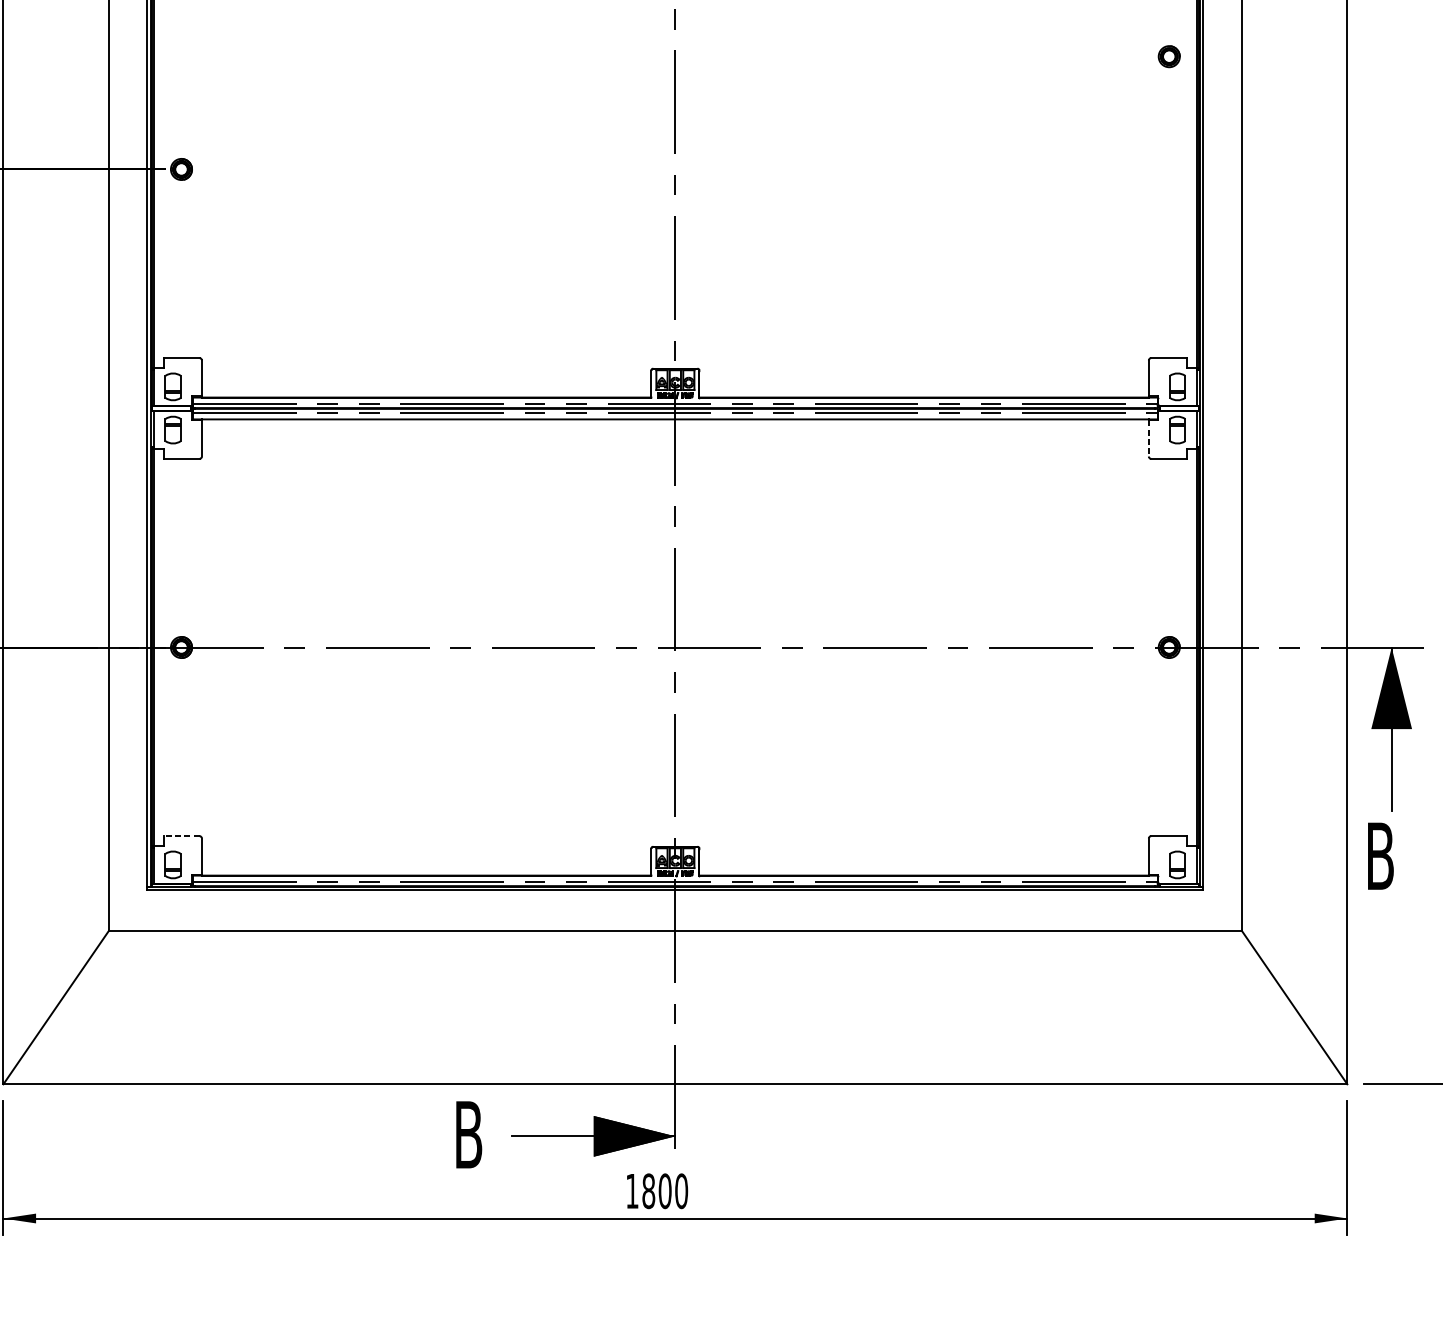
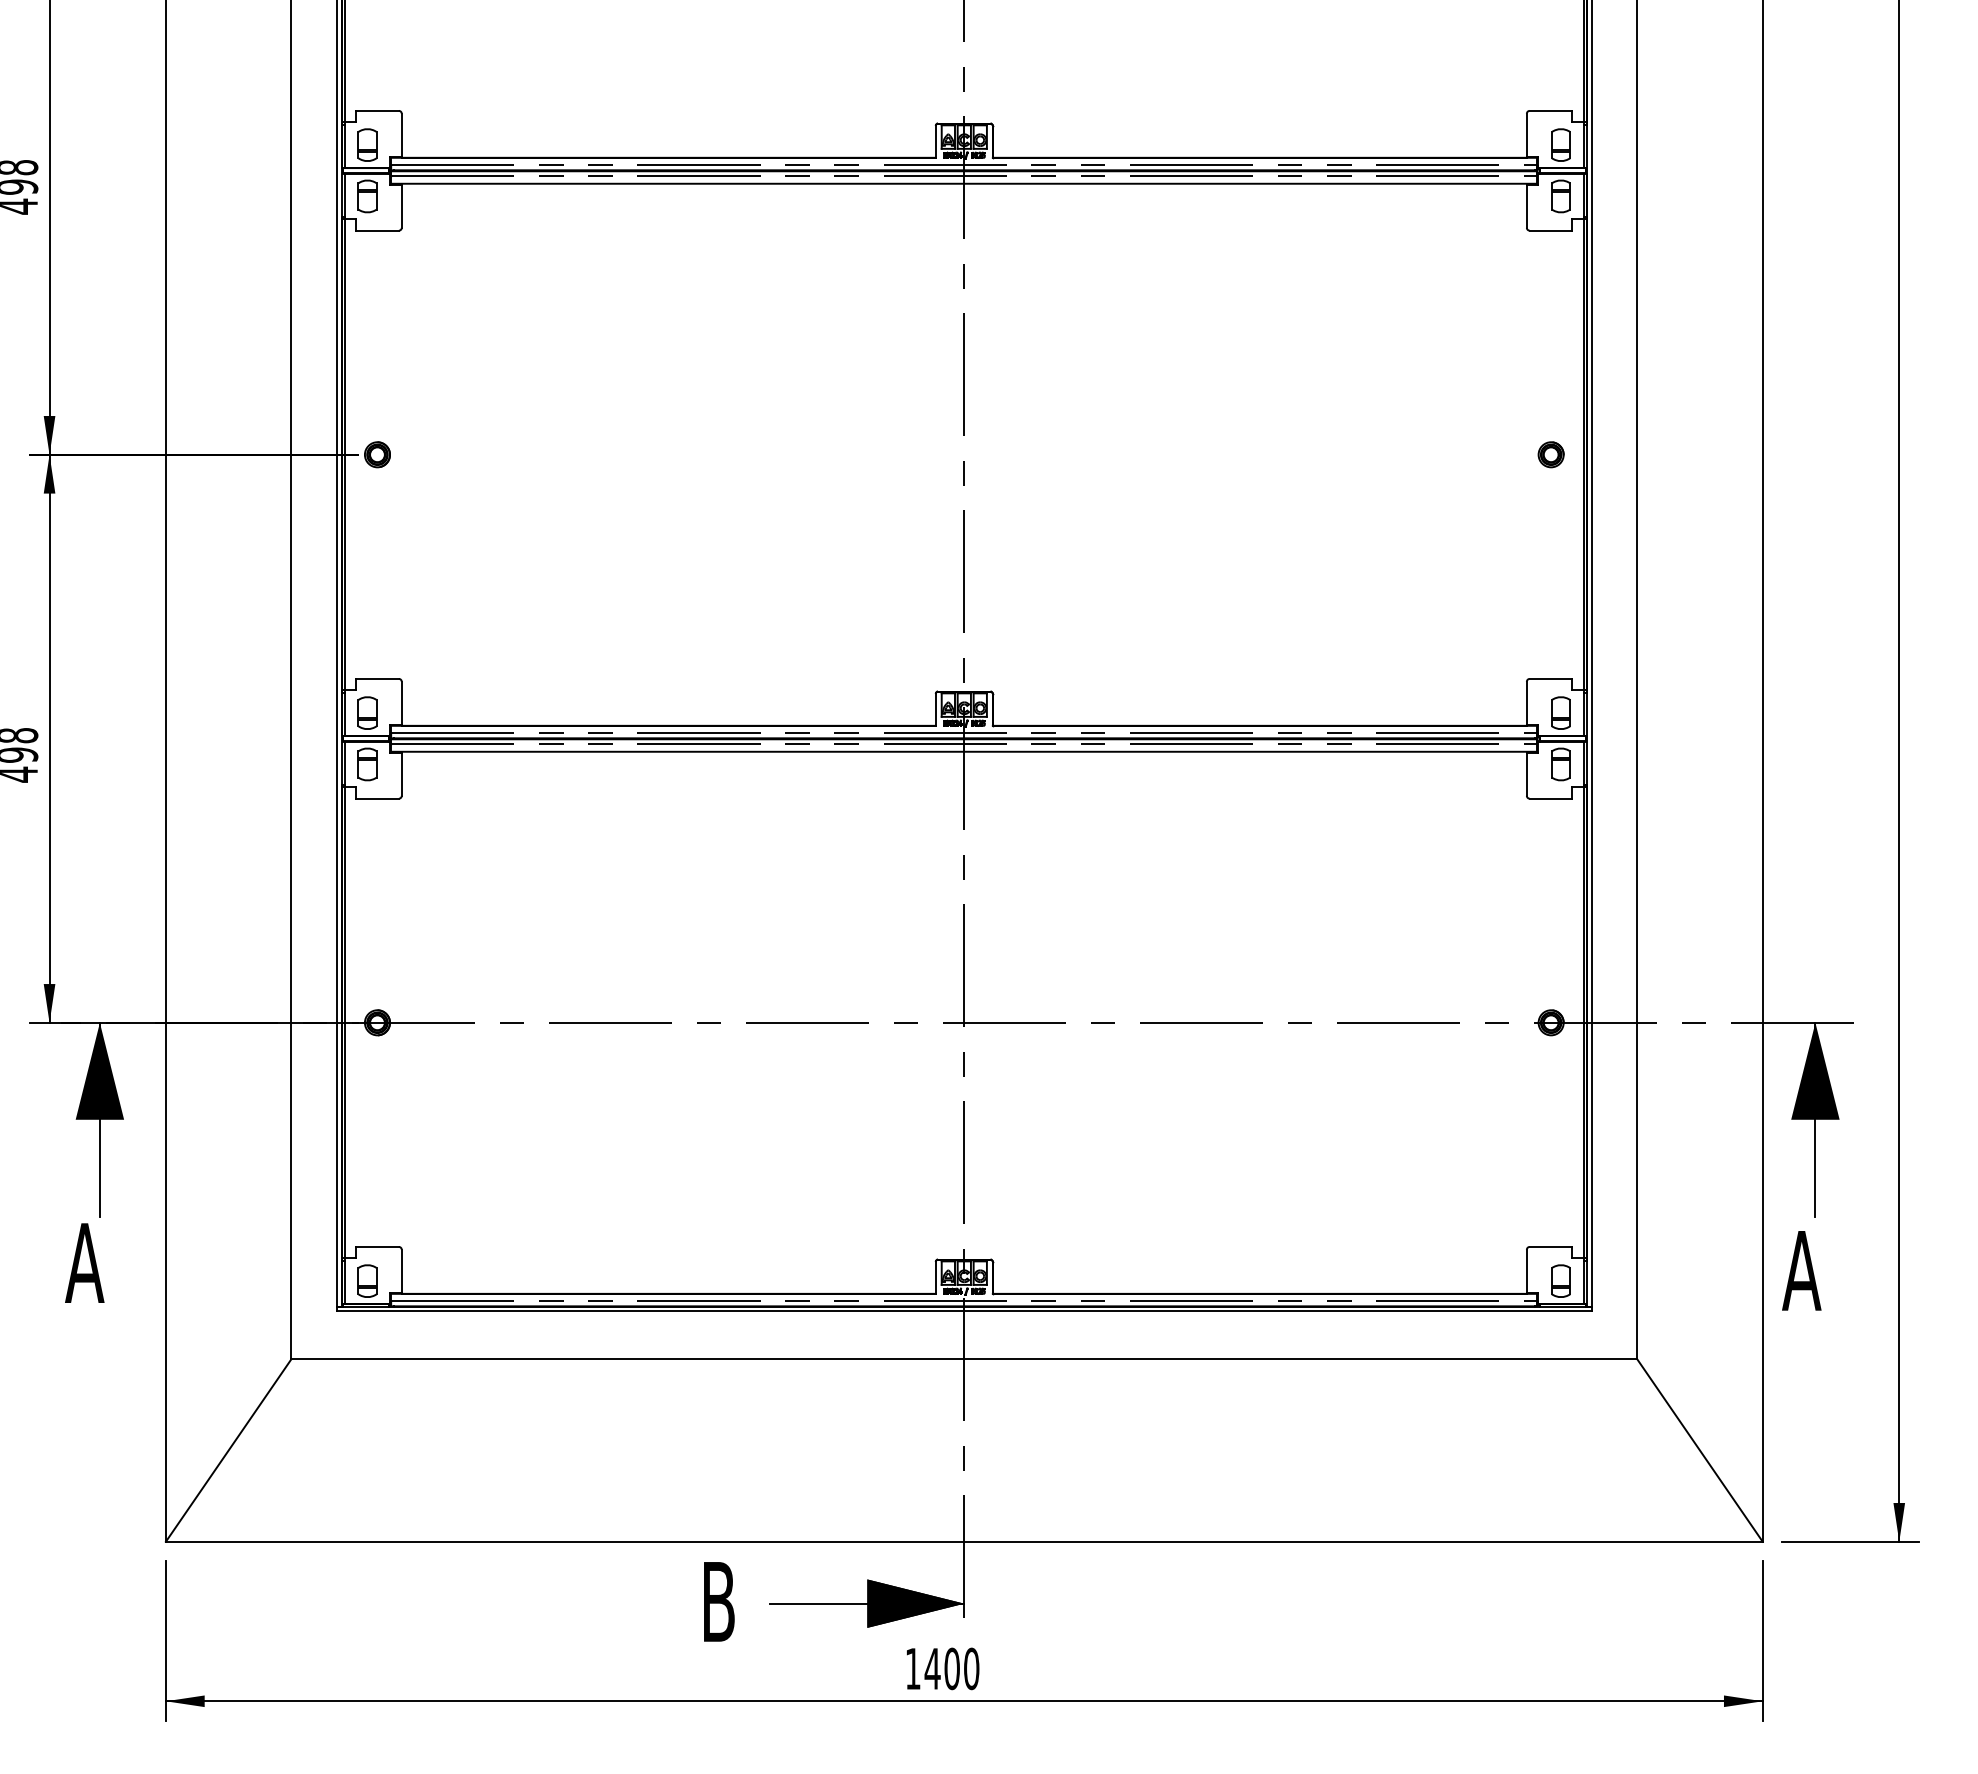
part: (1168, 56) -> (1550, 454), moved
line: (1148, 438) -> (1526, 774), dashed -> solid
line: (181, 835) -> (377, 1246), dashed -> solid
text: (1379, 855) -> (1801, 1270), B -> A
text: (648, 1190) -> (932, 1668), 1800 -> 1400

